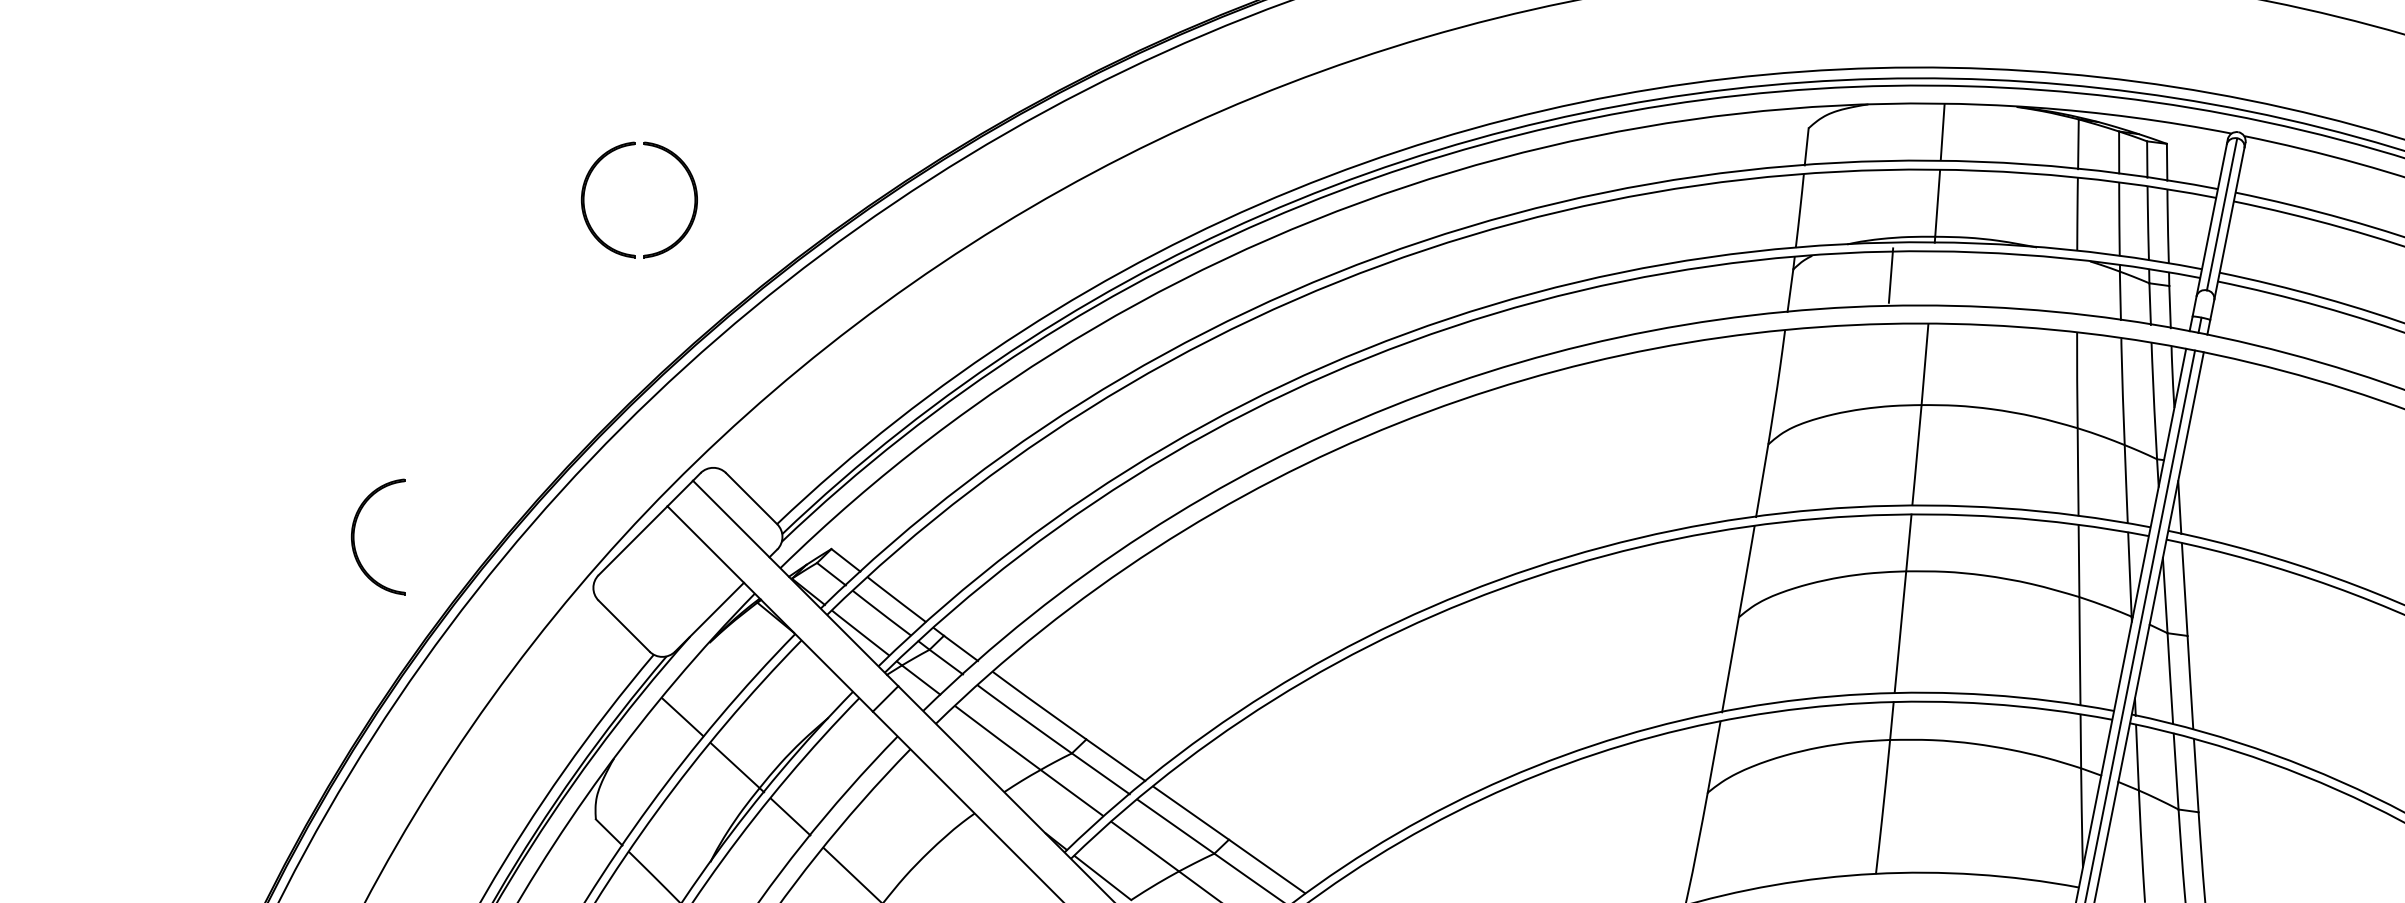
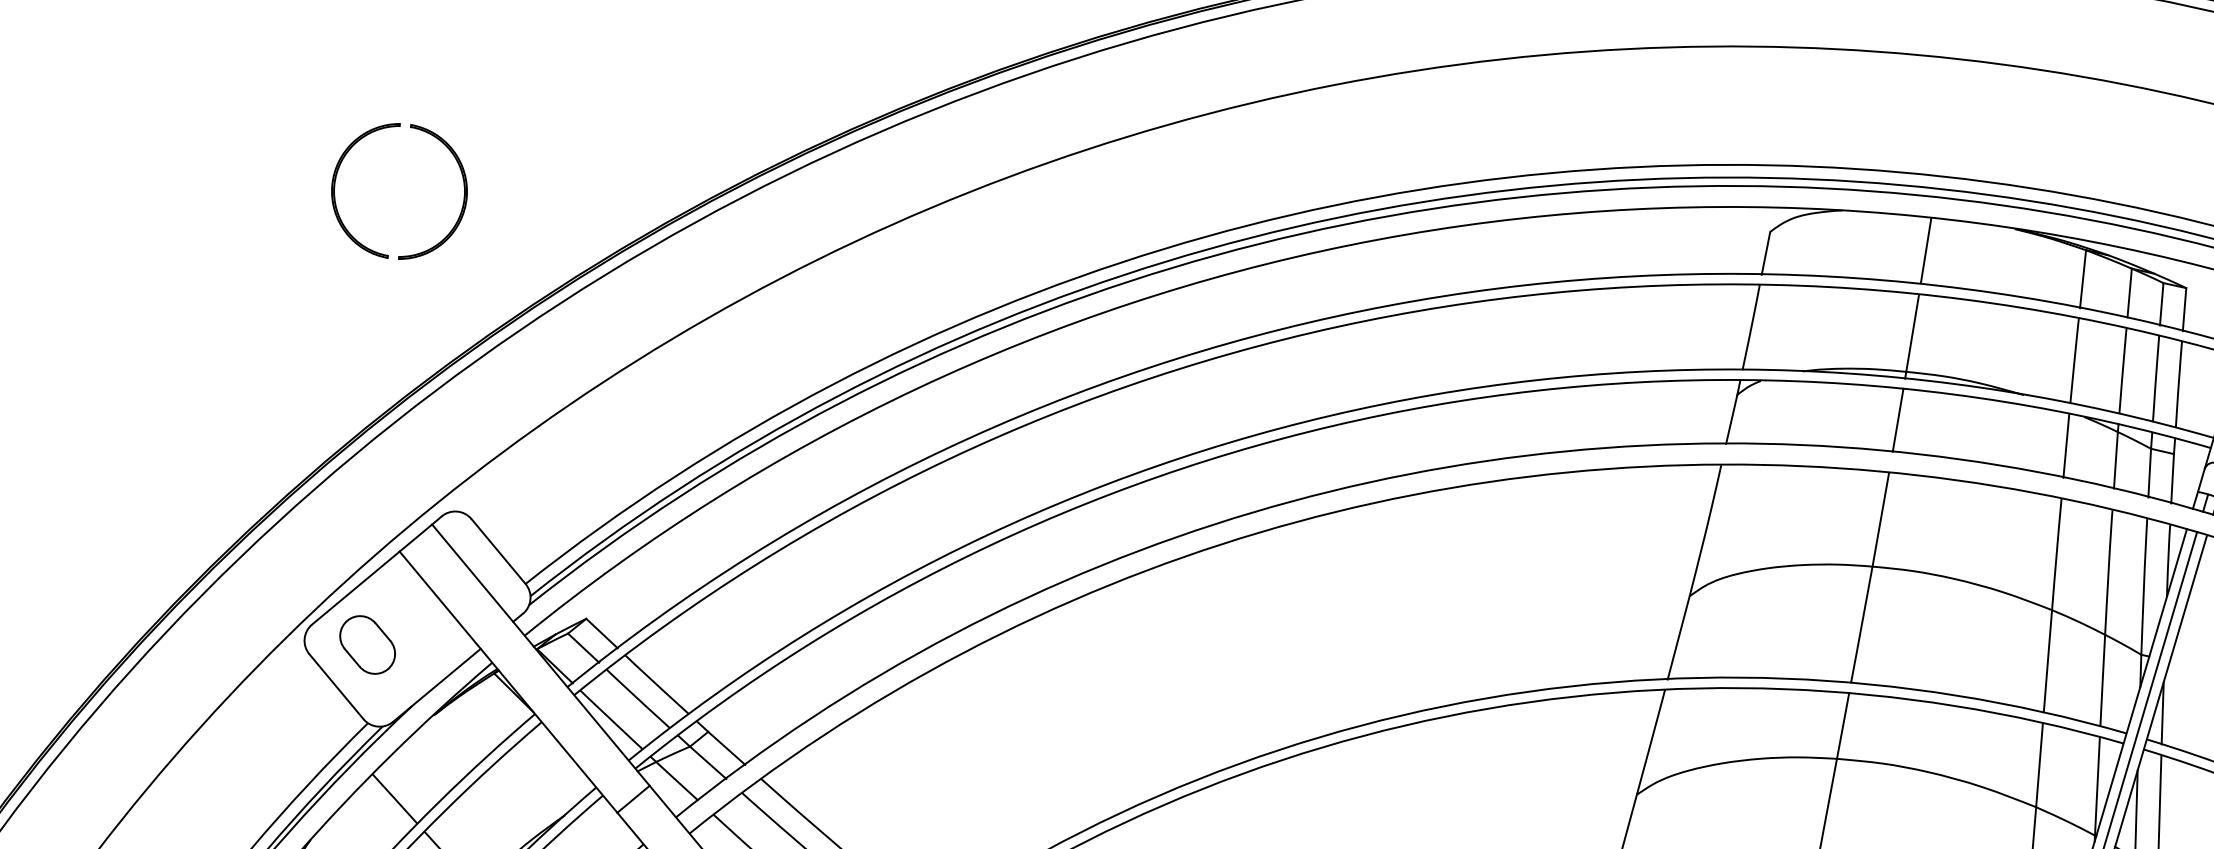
line: (1890, 275) -> (1897, 420), moved
line: (2077, 287) -> (2066, 446), added
part: (354, 536) -> (31, 553), removed
part: (647, 588) -> (367, 645), added

